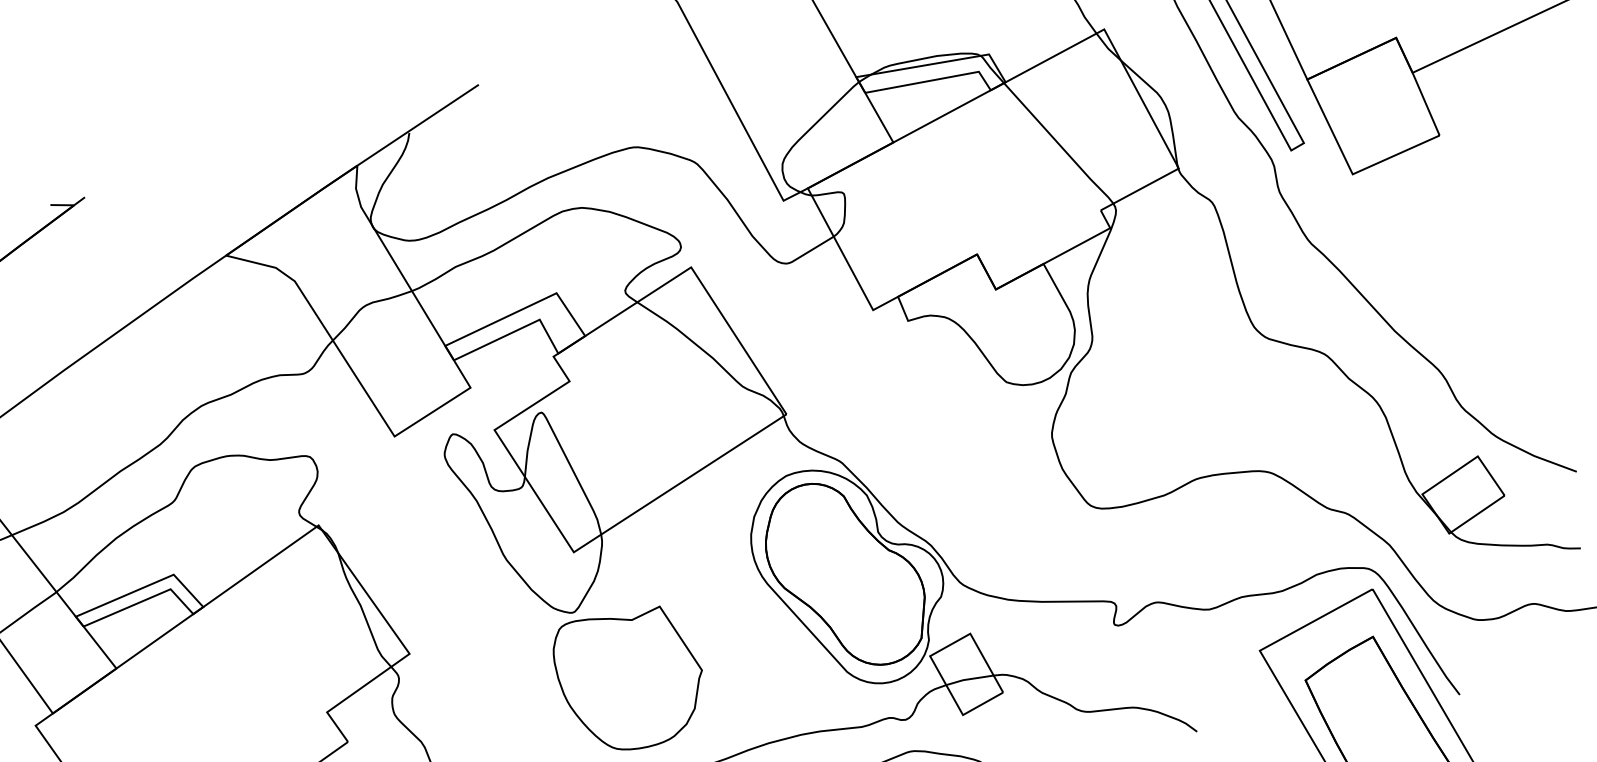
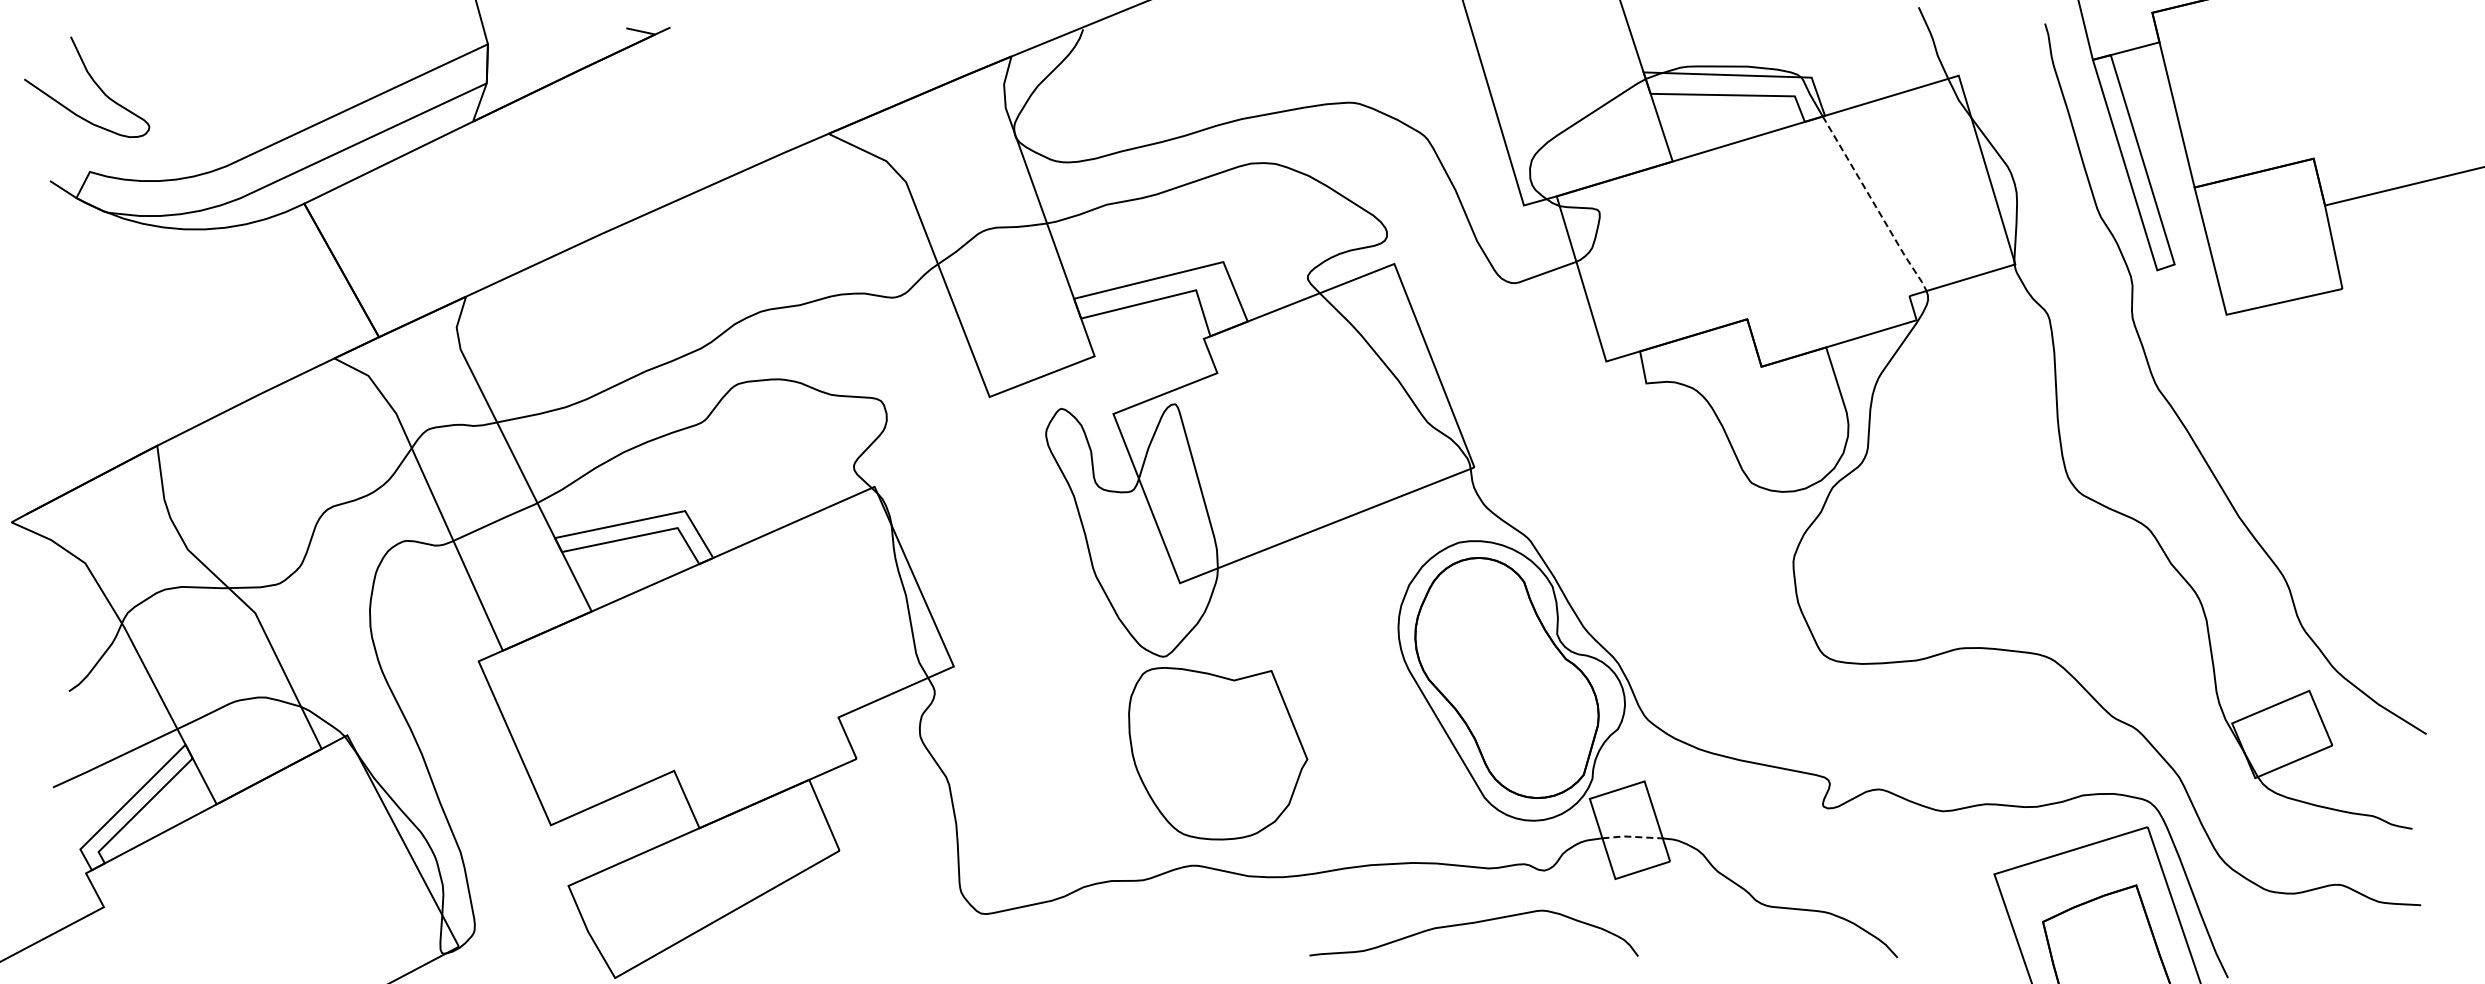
line: (1059, 144) -> (1875, 205), solid -> dashed
line: (969, 678) -> (1632, 836), solid -> dashed

